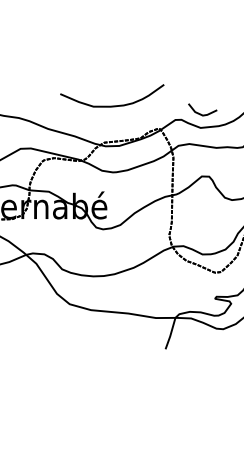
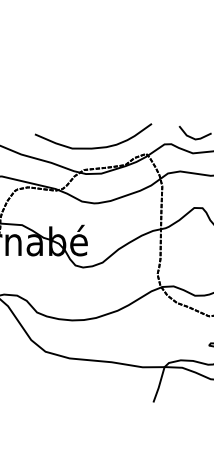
curve: (112, 105) -> (93, 147), moved

